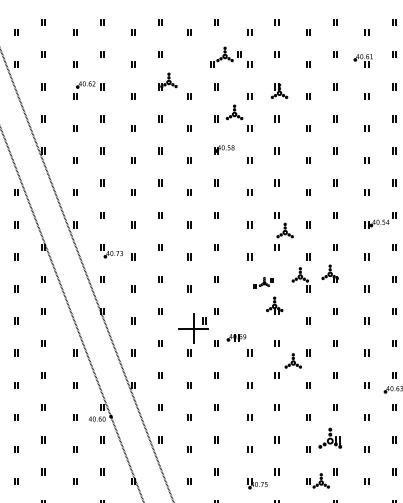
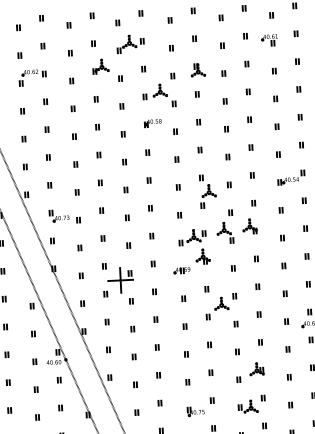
part: (225, 56) -> (129, 43), moved
part: (263, 282) -> (192, 236), size x1.67
part: (193, 328) -> (120, 280), moved
part: (236, 337) -> (181, 270), moved
part: (329, 437) -> (256, 368), size x0.71

